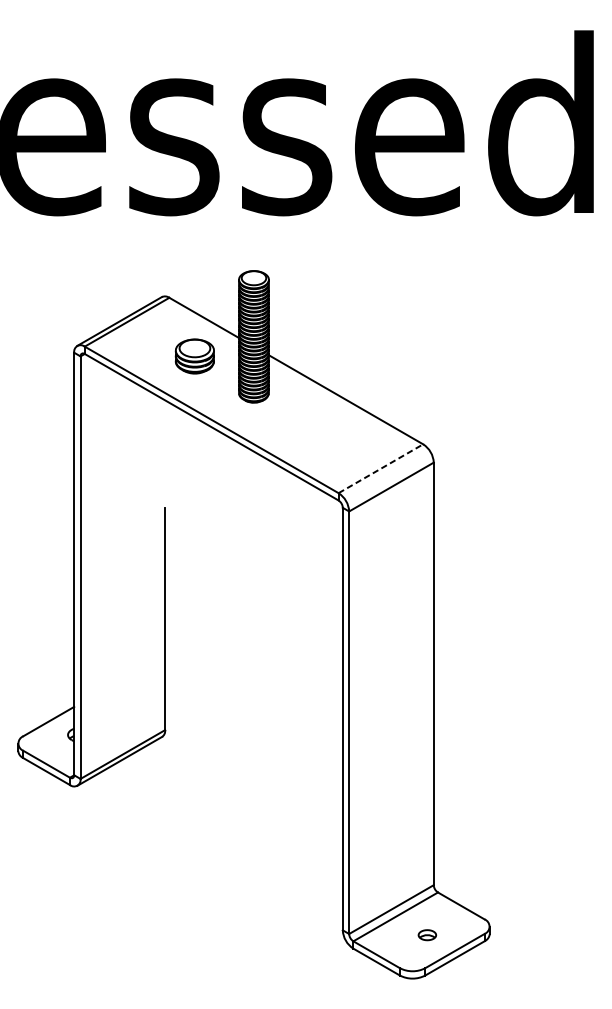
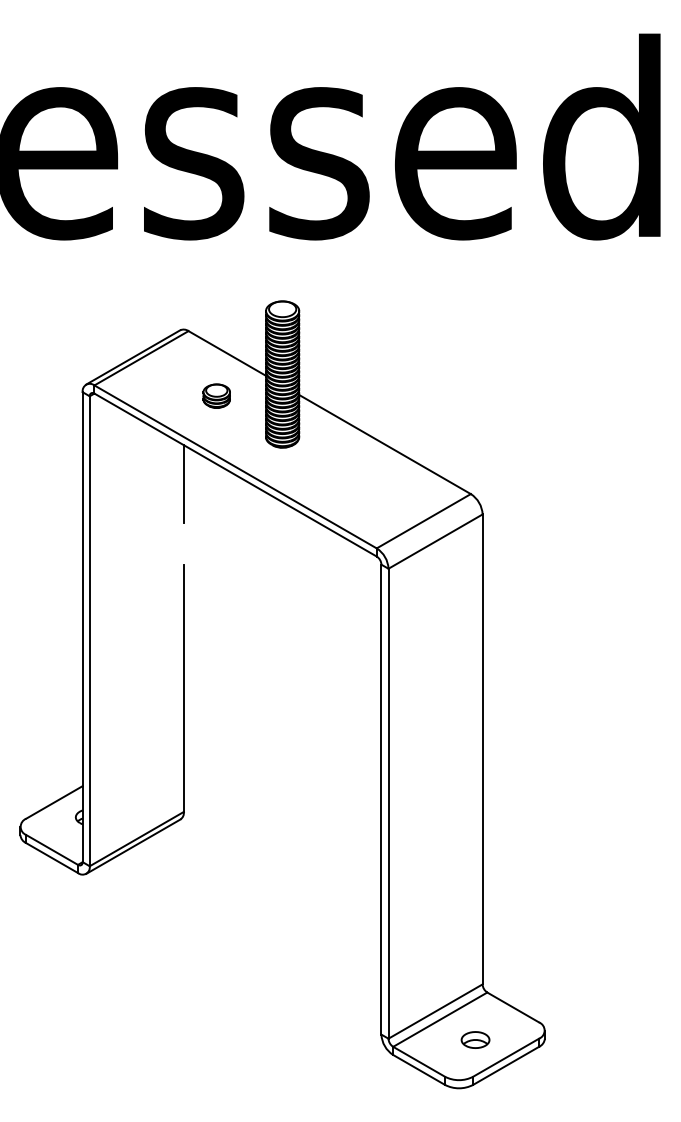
part: (194, 355) -> (216, 395), size x0.62
line: (164, 434) -> (183, 483), added
line: (381, 468) -> (424, 520), dashed -> solid
part: (427, 934) -> (475, 1039), size x1.43

